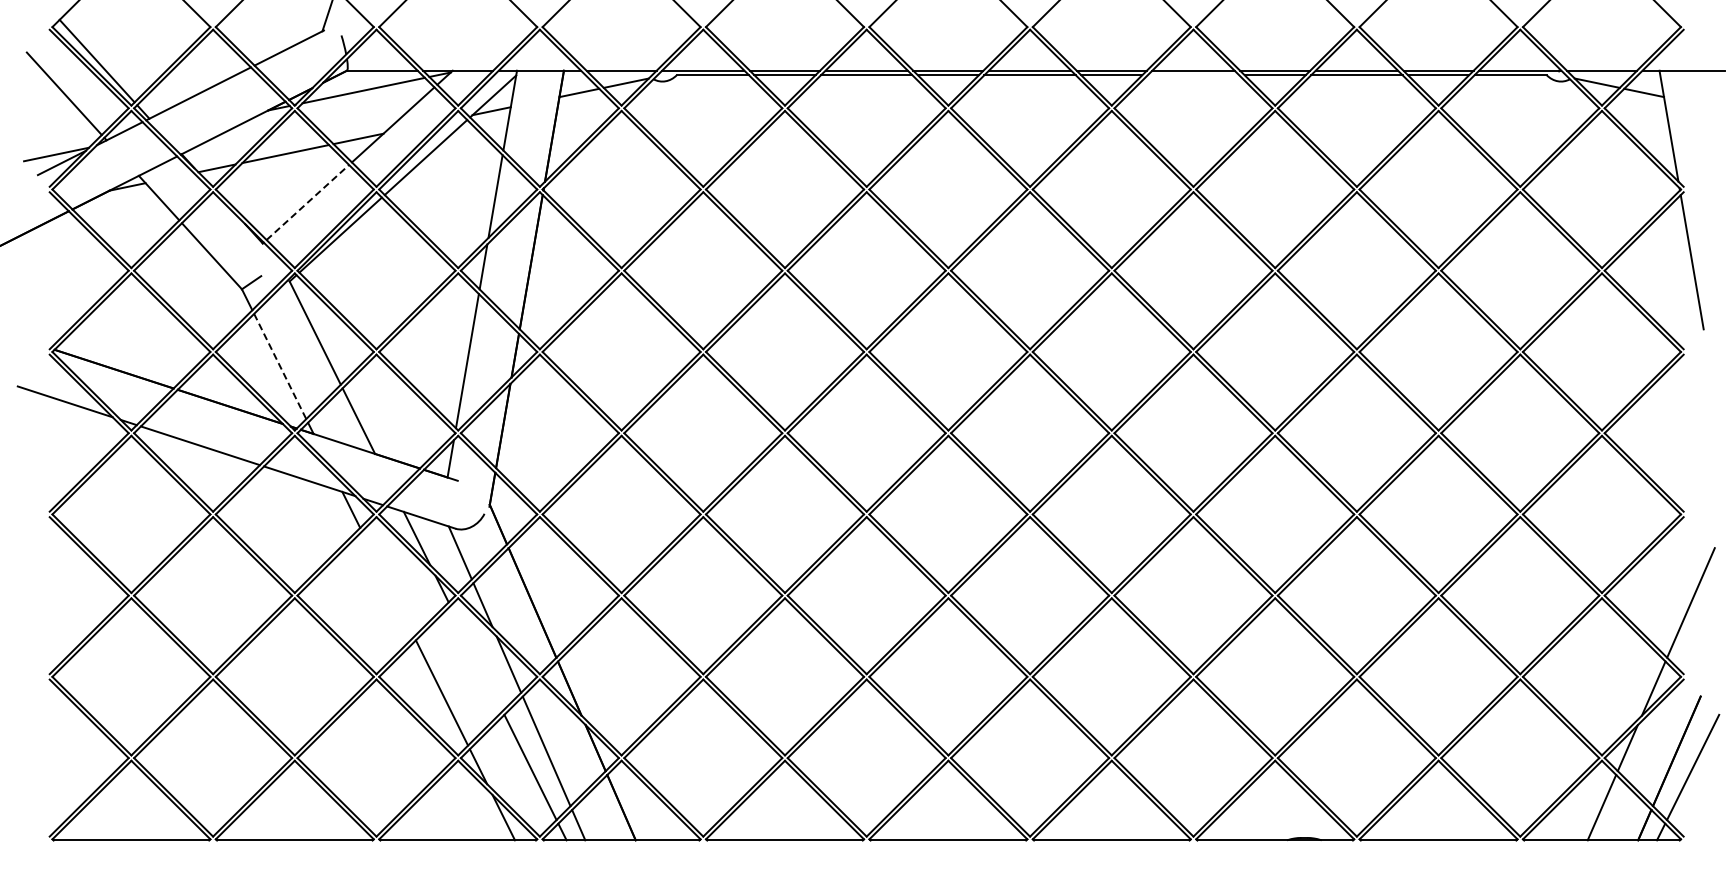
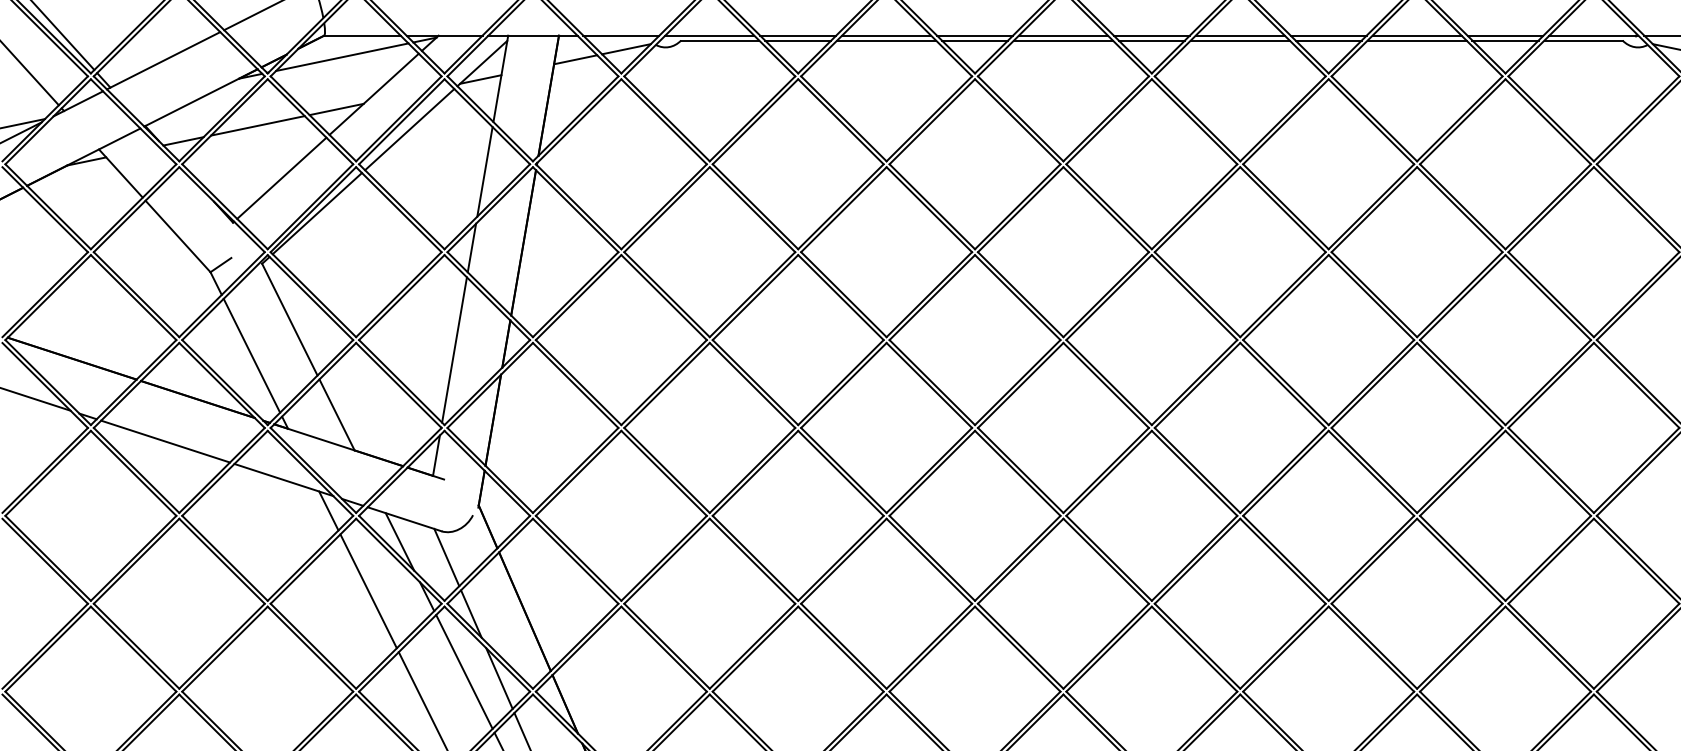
line: (1193, 75) -> (1240, 40), added
line: (307, 202) -> (281, 178), dashed -> solid
line: (280, 366) -> (252, 355), dashed -> solid
line: (388, 583) -> (369, 590), added
line: (476, 658) -> (464, 671), added

